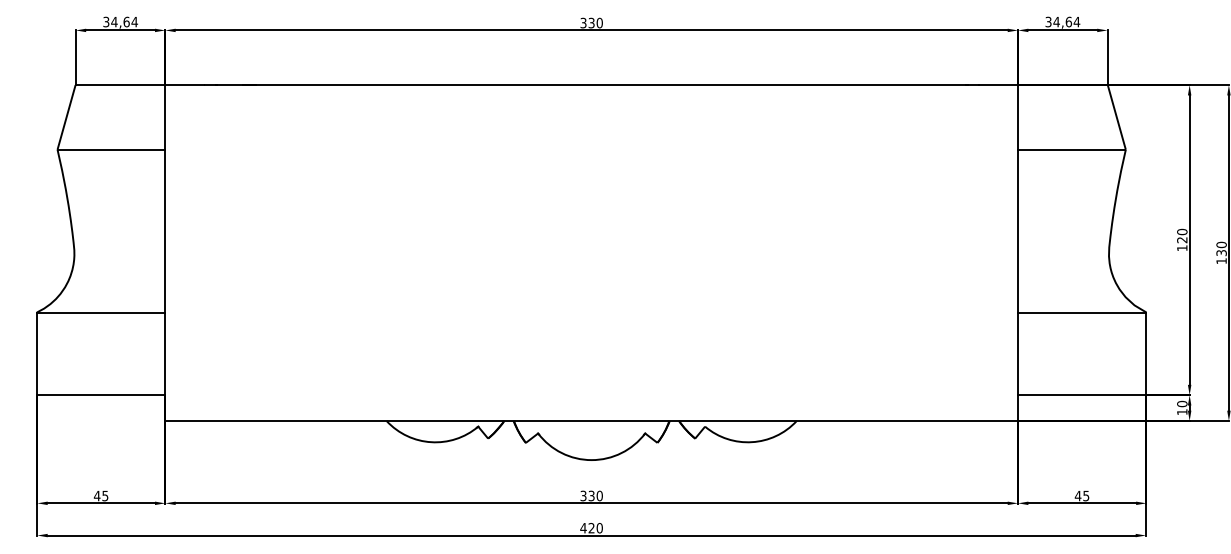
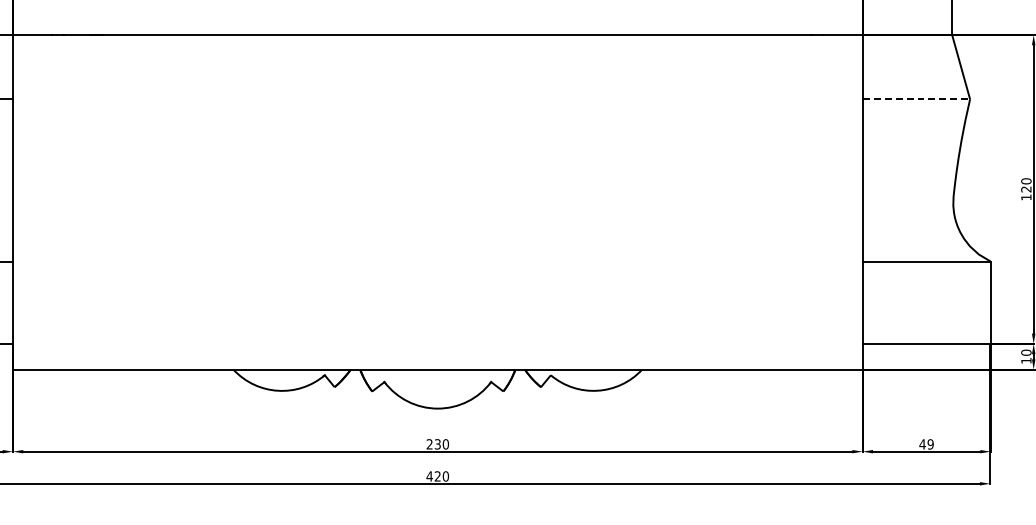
line: (1071, 149) -> (915, 99), solid -> dashed
text: (1086, 495) -> (930, 443), 45 -> 49
text: (583, 496) -> (429, 444), 330 -> 230

